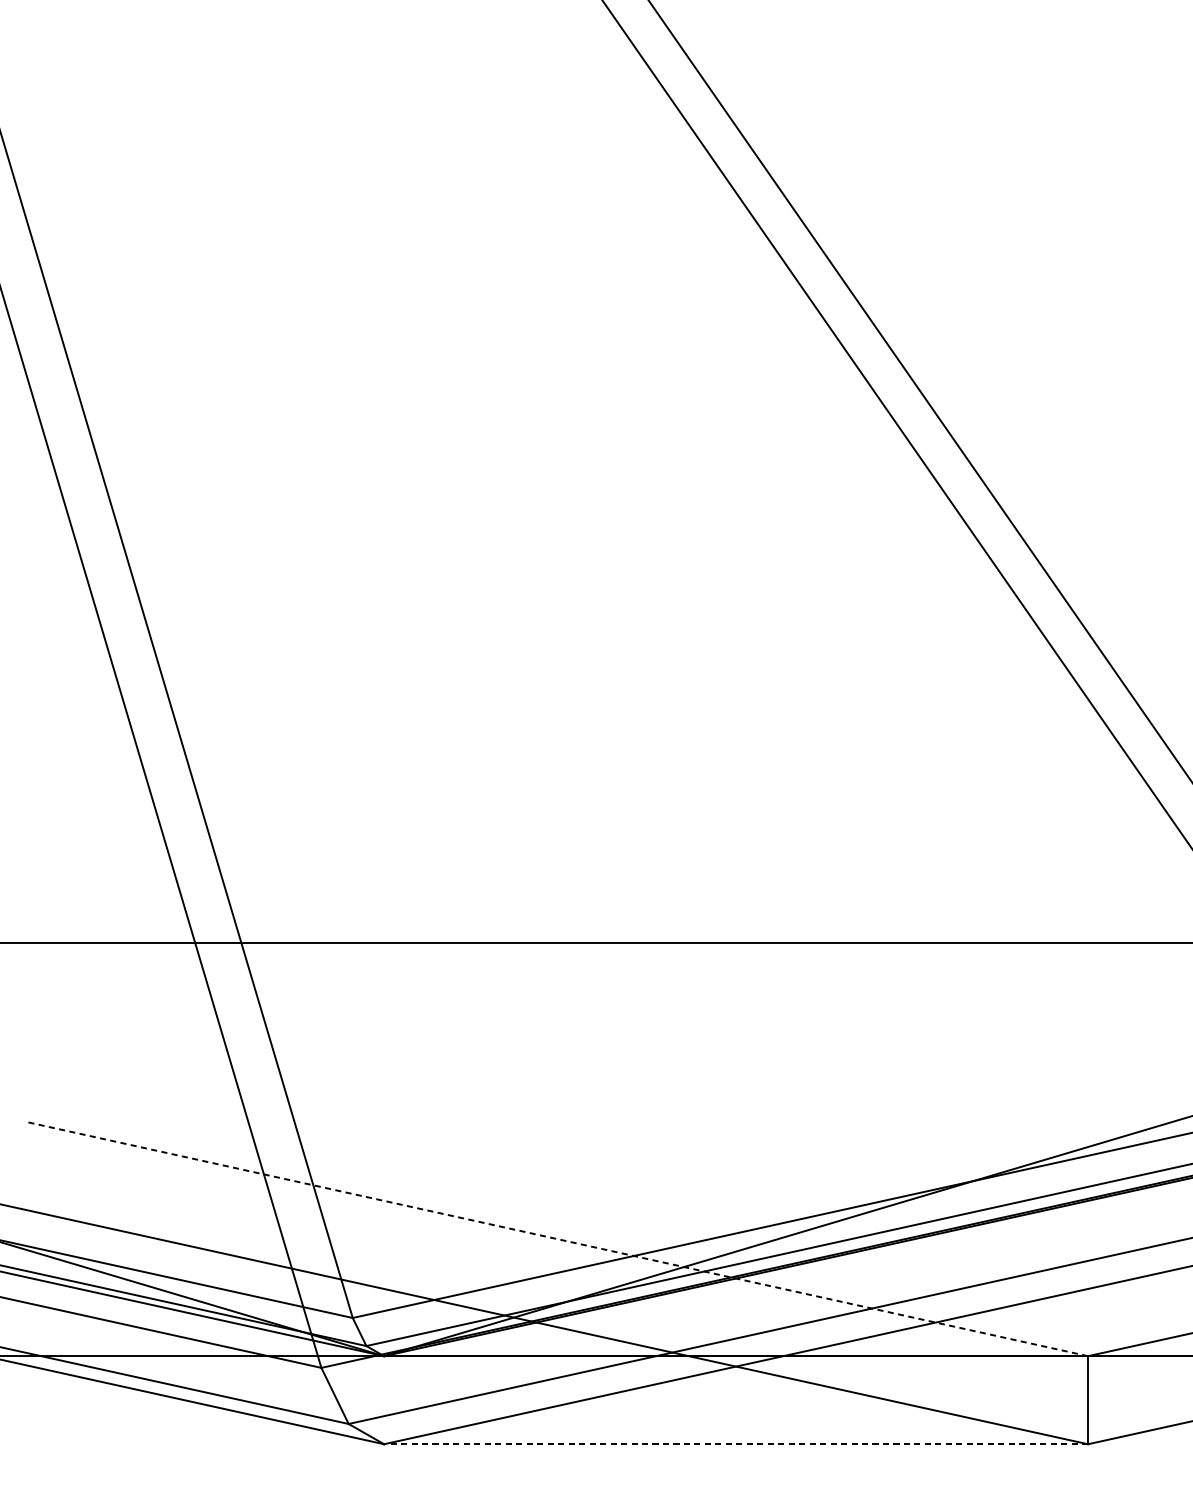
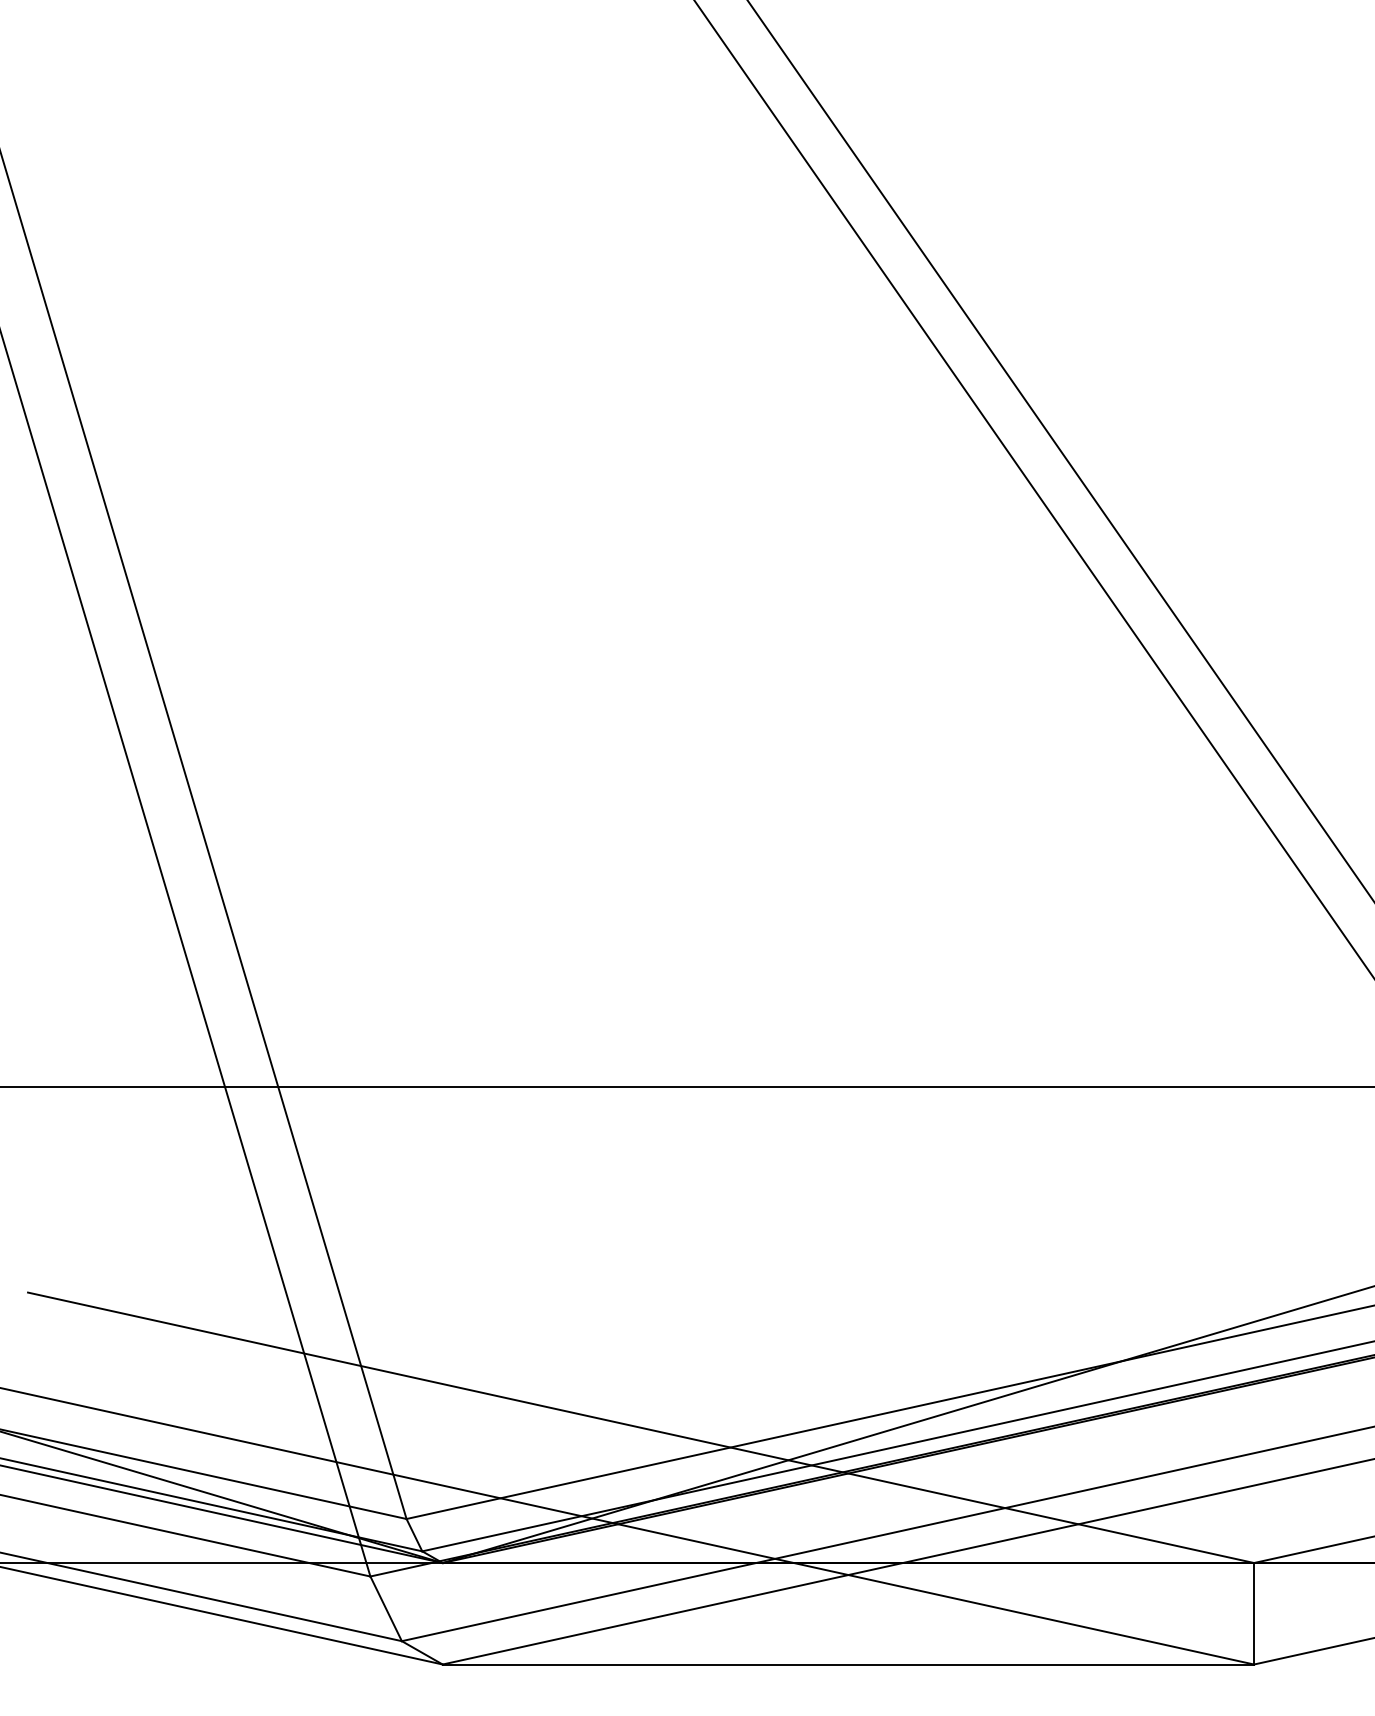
line: (556, 1238) -> (641, 1427), dashed -> solid
line: (736, 1444) -> (848, 1664), dashed -> solid

